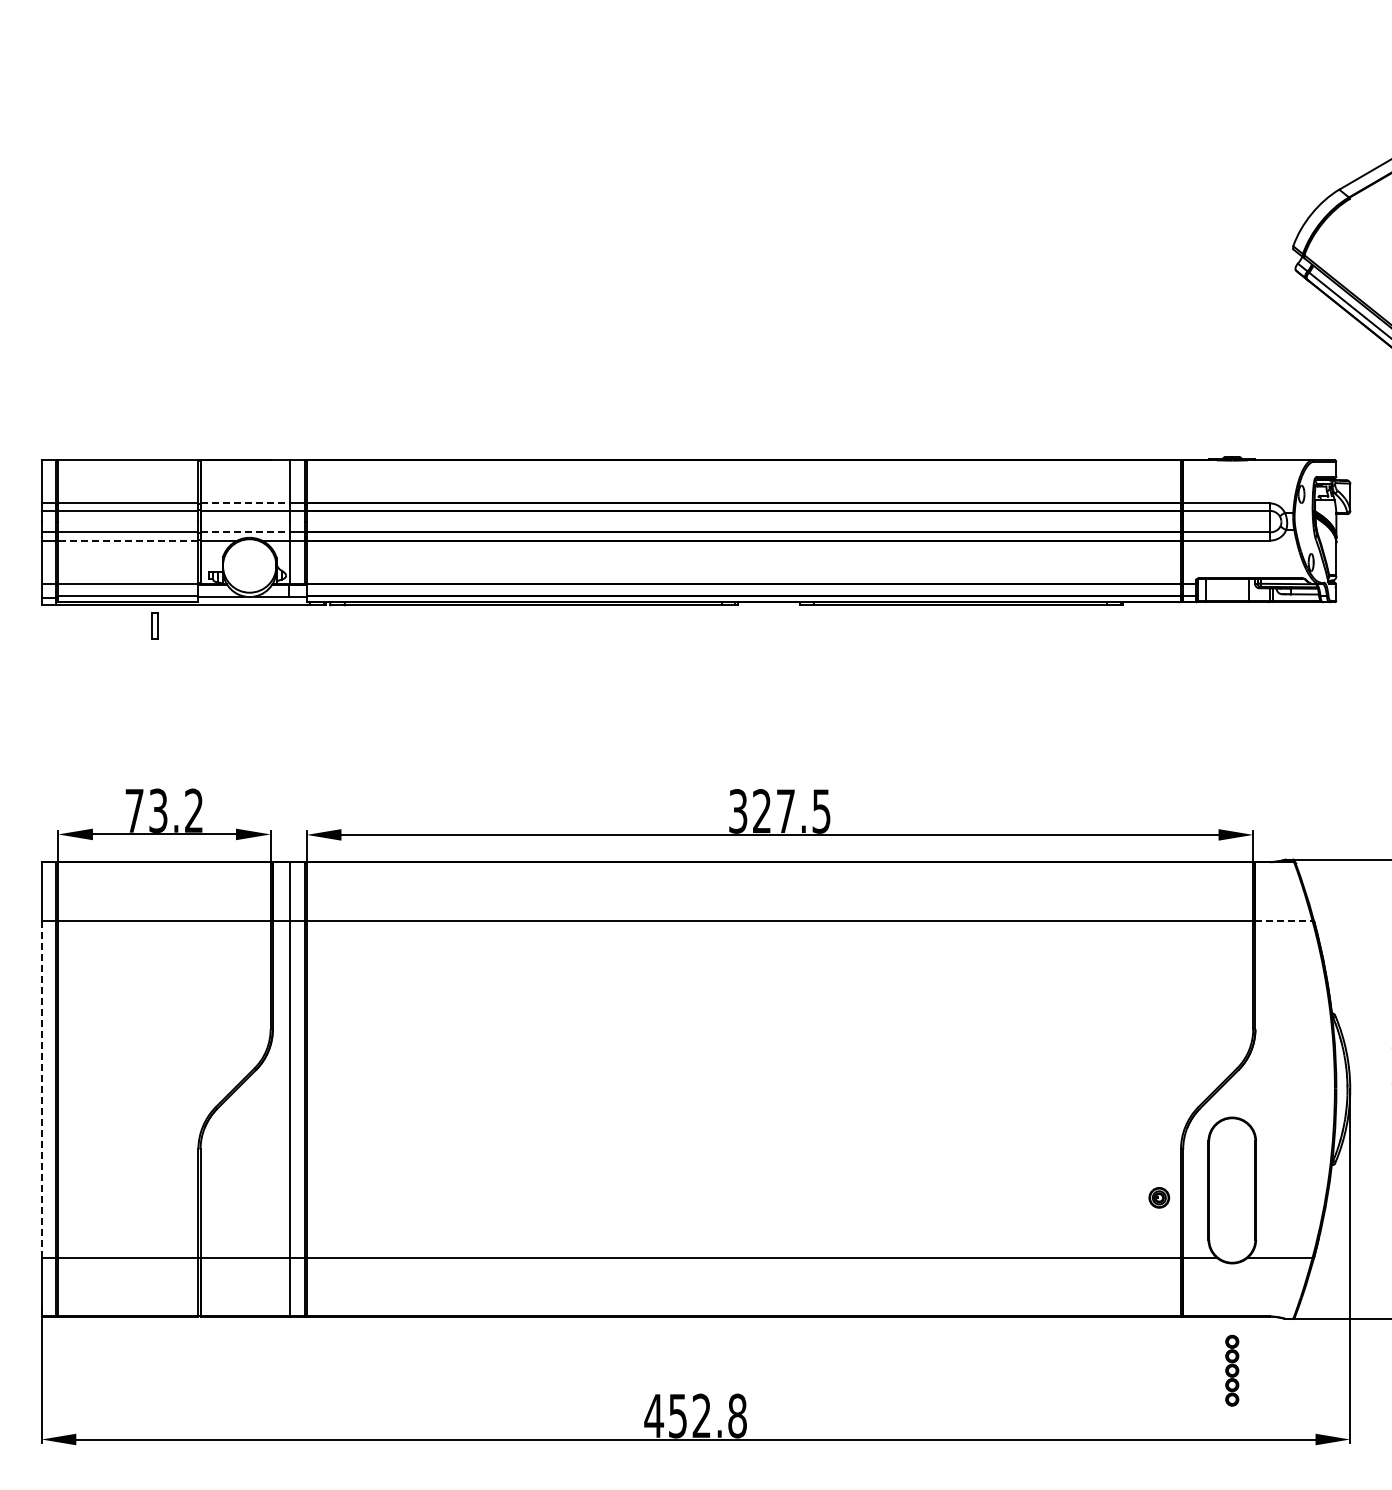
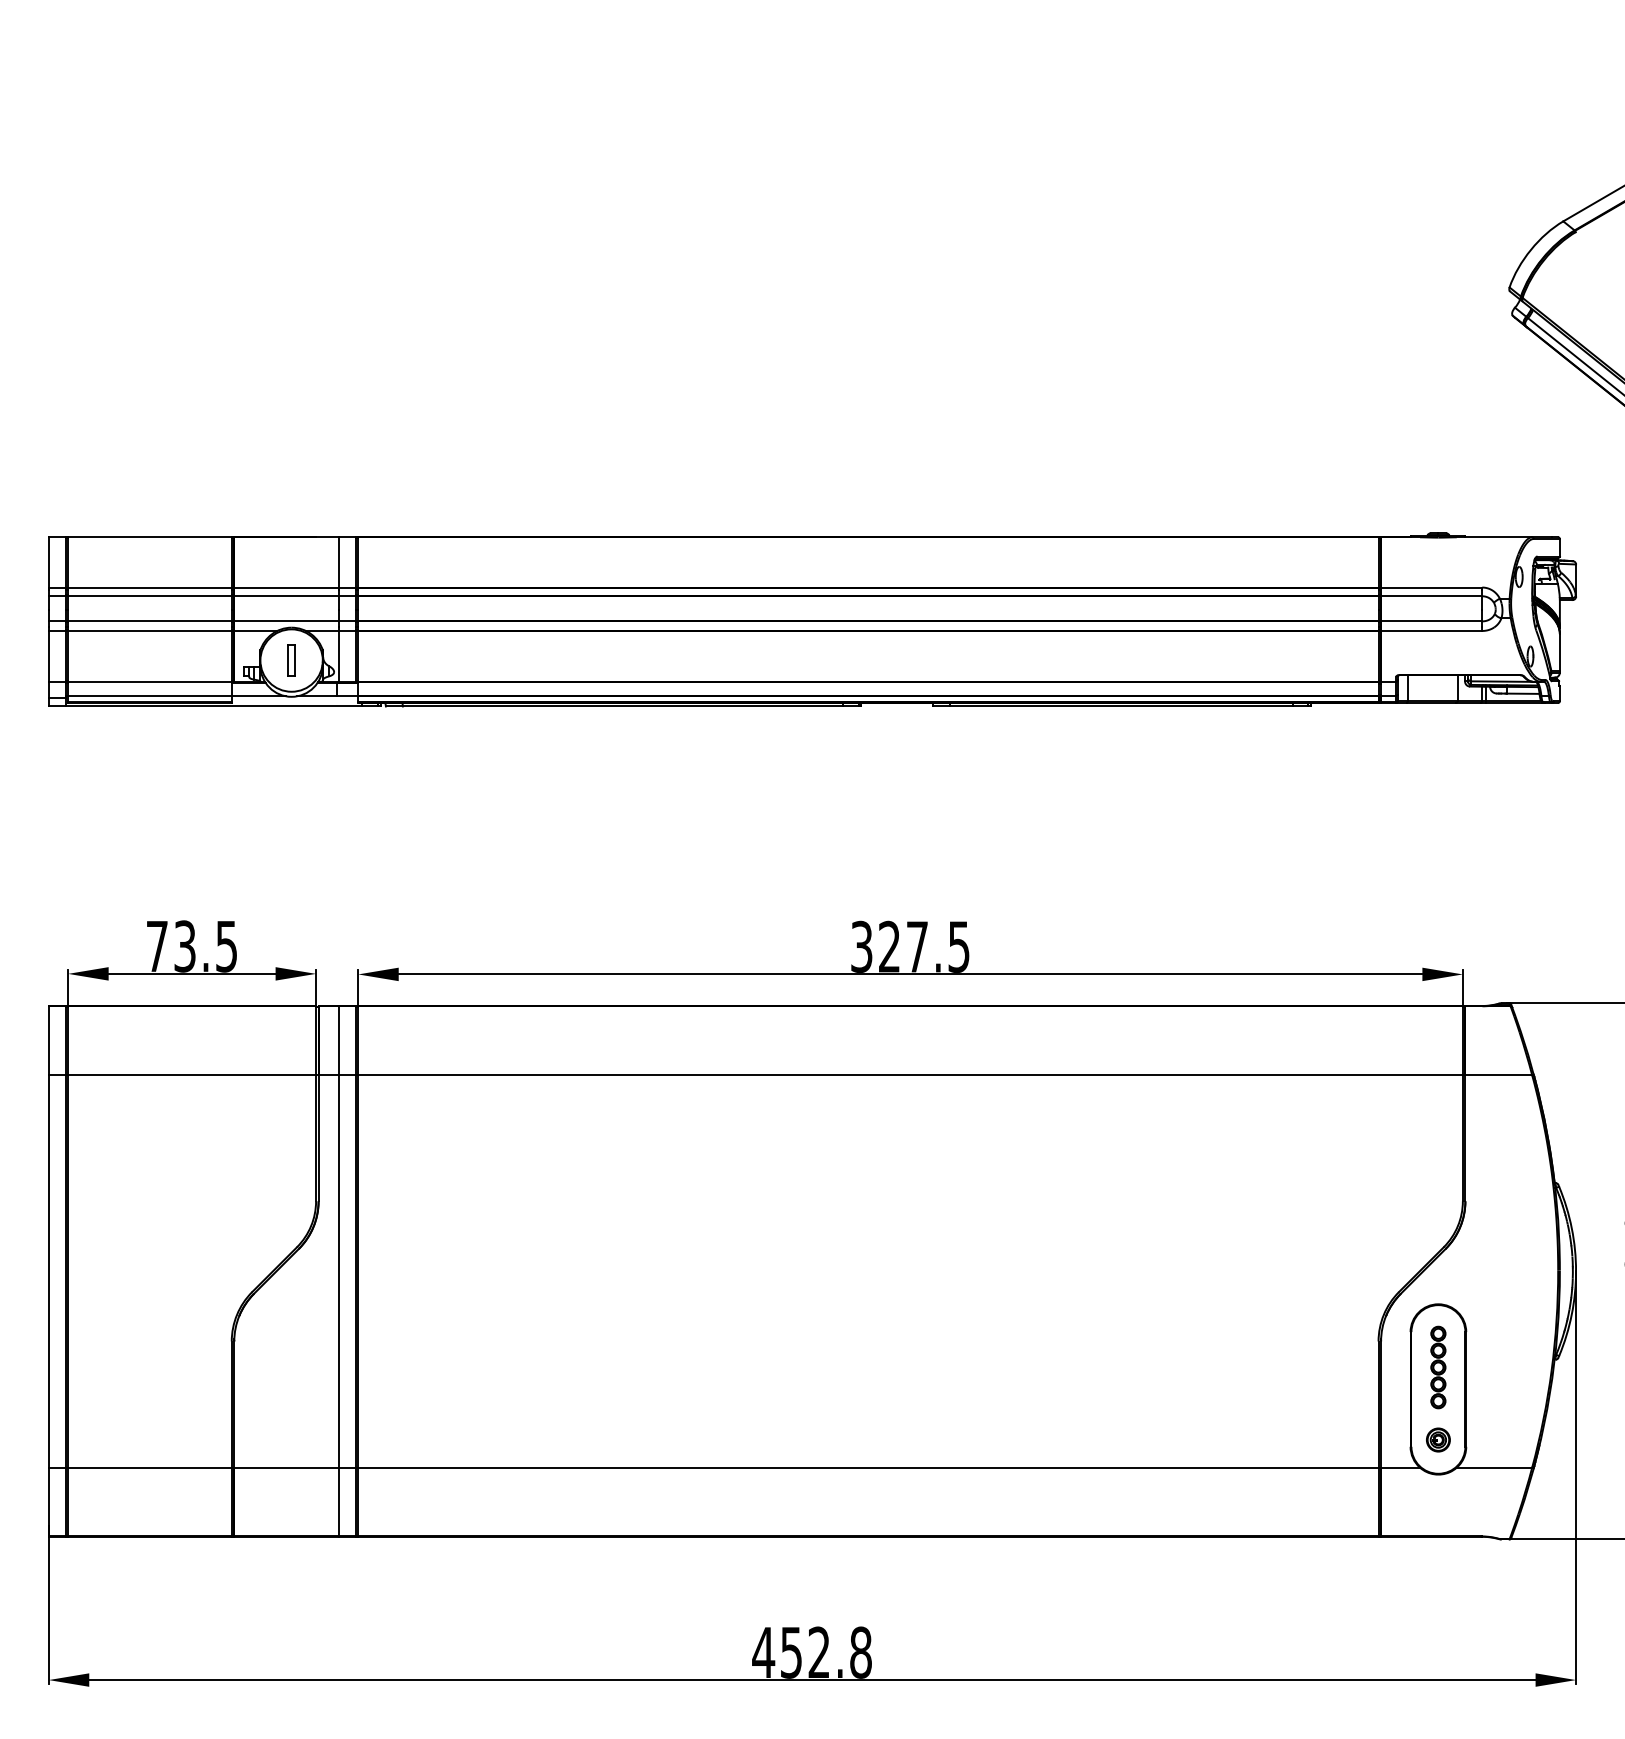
line: (245, 503) -> (286, 587), dashed -> solid
line: (245, 532) -> (286, 621), dashed -> solid
line: (127, 540) -> (149, 630), dashed -> solid
part: (154, 625) -> (291, 660), moved
text: (193, 810) -> (226, 945), 73.2 -> 73.5
line: (1284, 921) -> (1499, 1075), dashed -> solid
line: (41, 1088) -> (48, 1270), dashed -> solid
part: (1159, 1197) -> (1438, 1439), moved
part: (1232, 1370) -> (1438, 1367), moved

